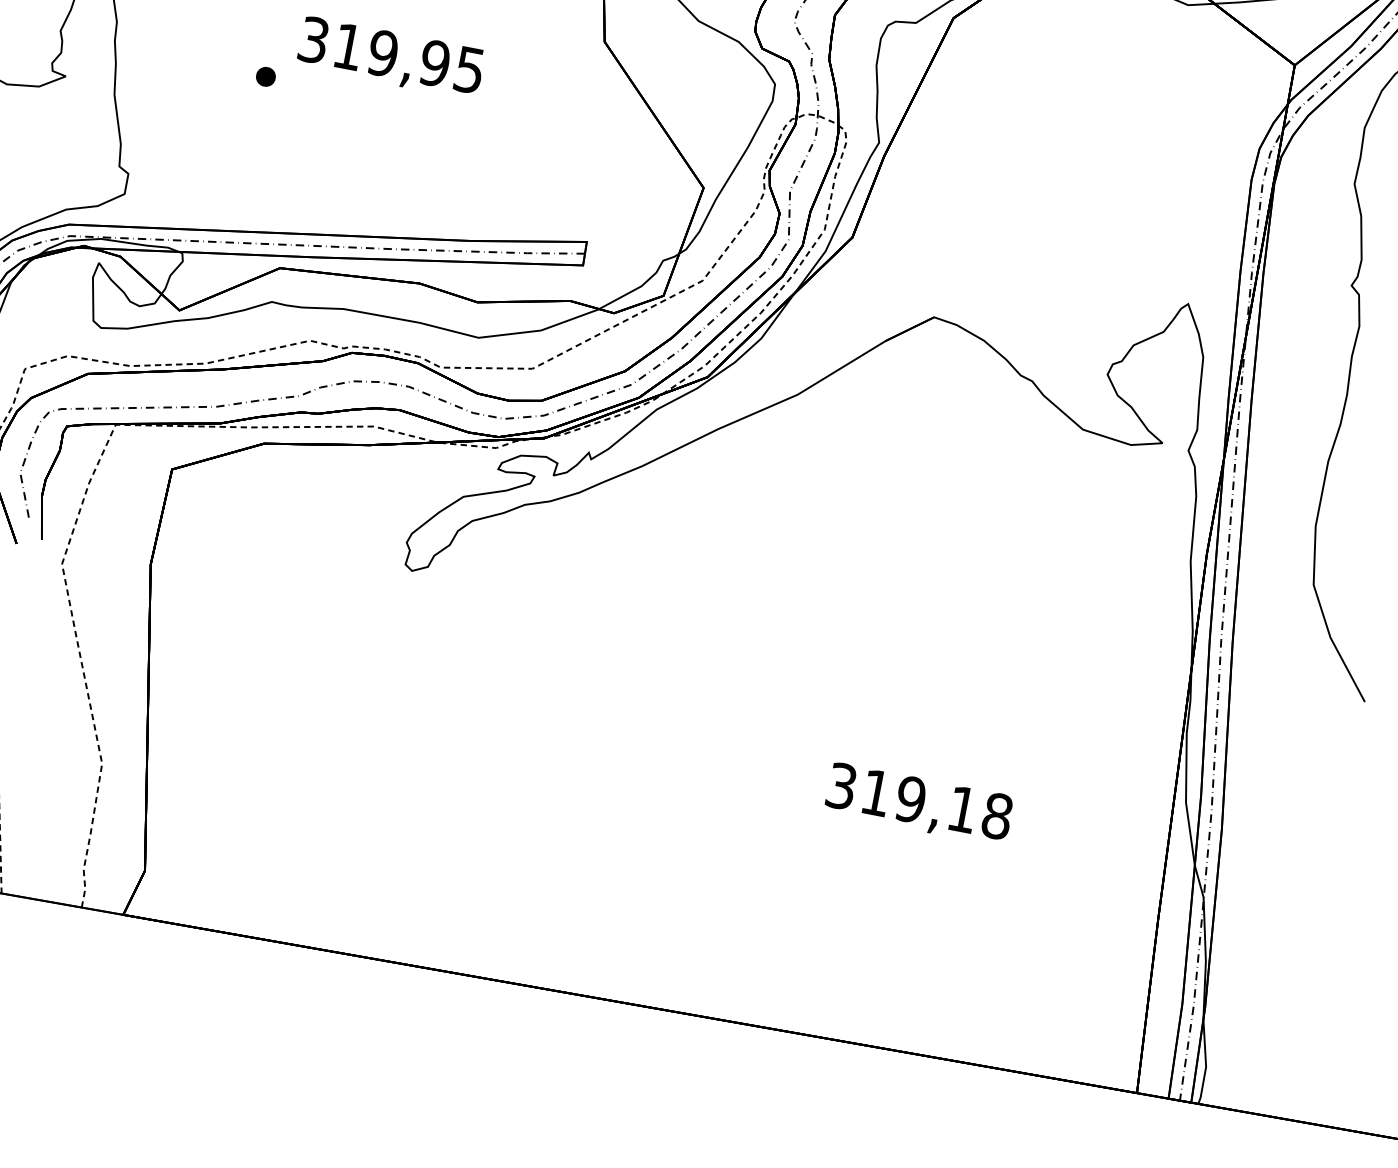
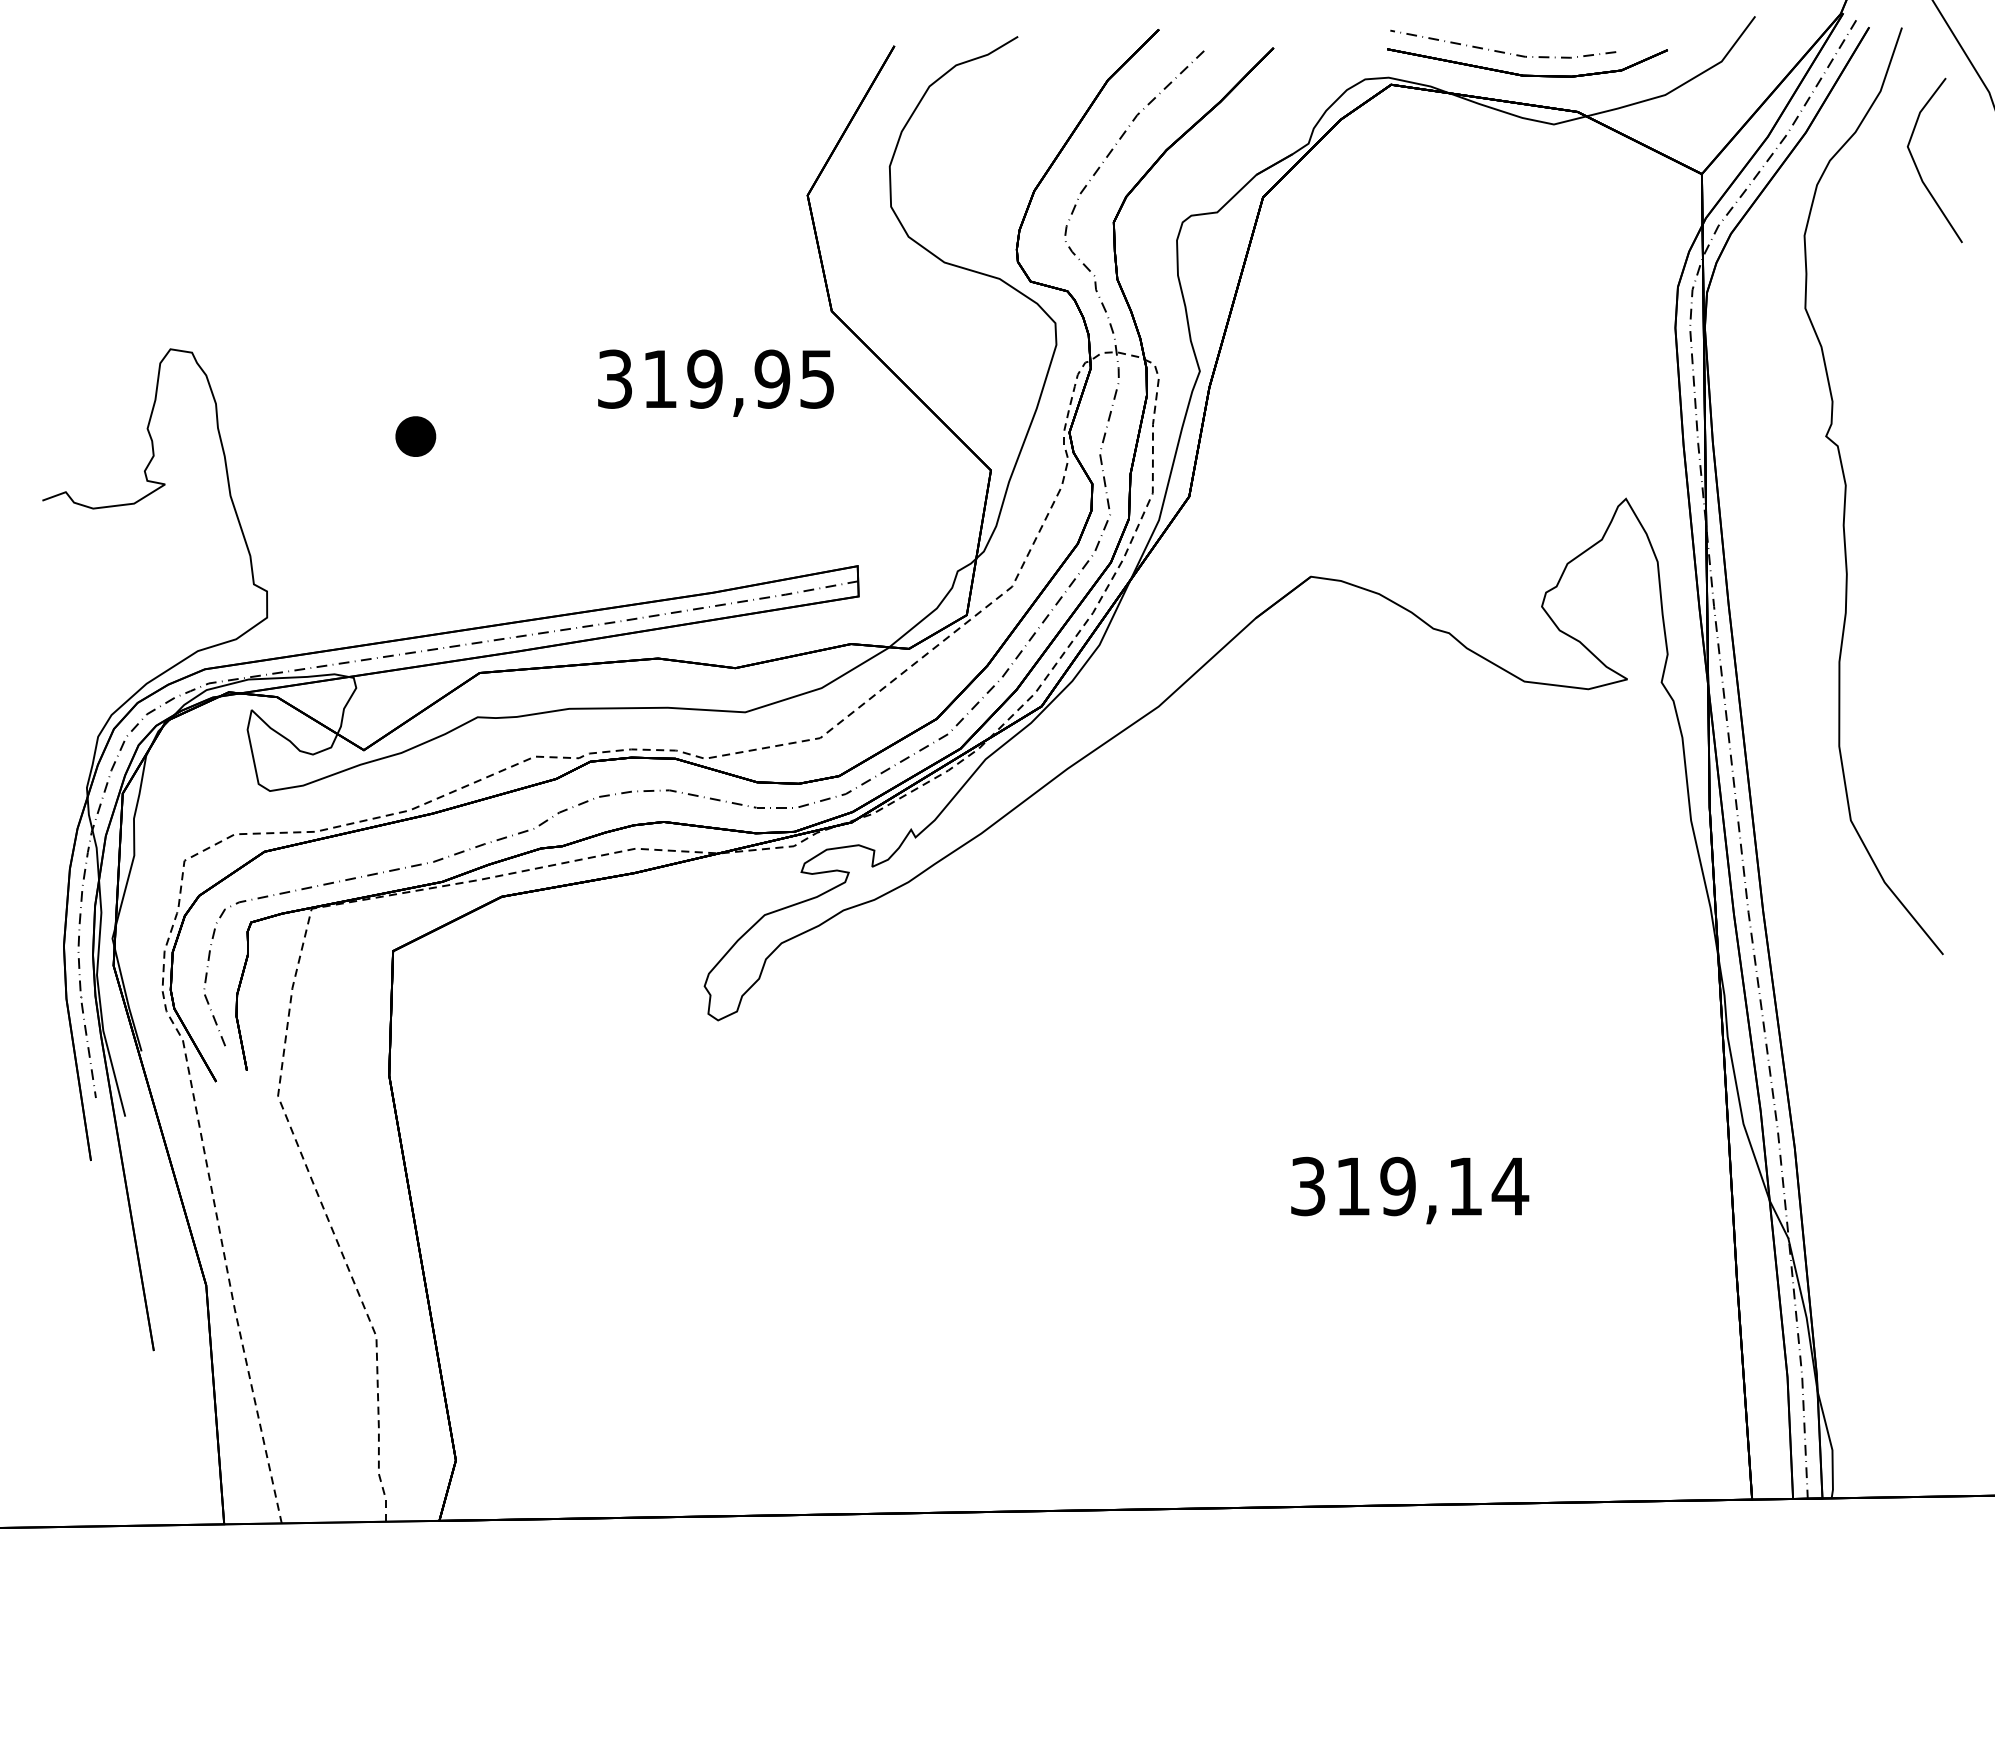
text: (390, 57) -> (715, 382), moved
part: (265, 76) -> (415, 436), size x1.6
text: (997, 816) -> (1510, 1186), 319,18 -> 319,14

